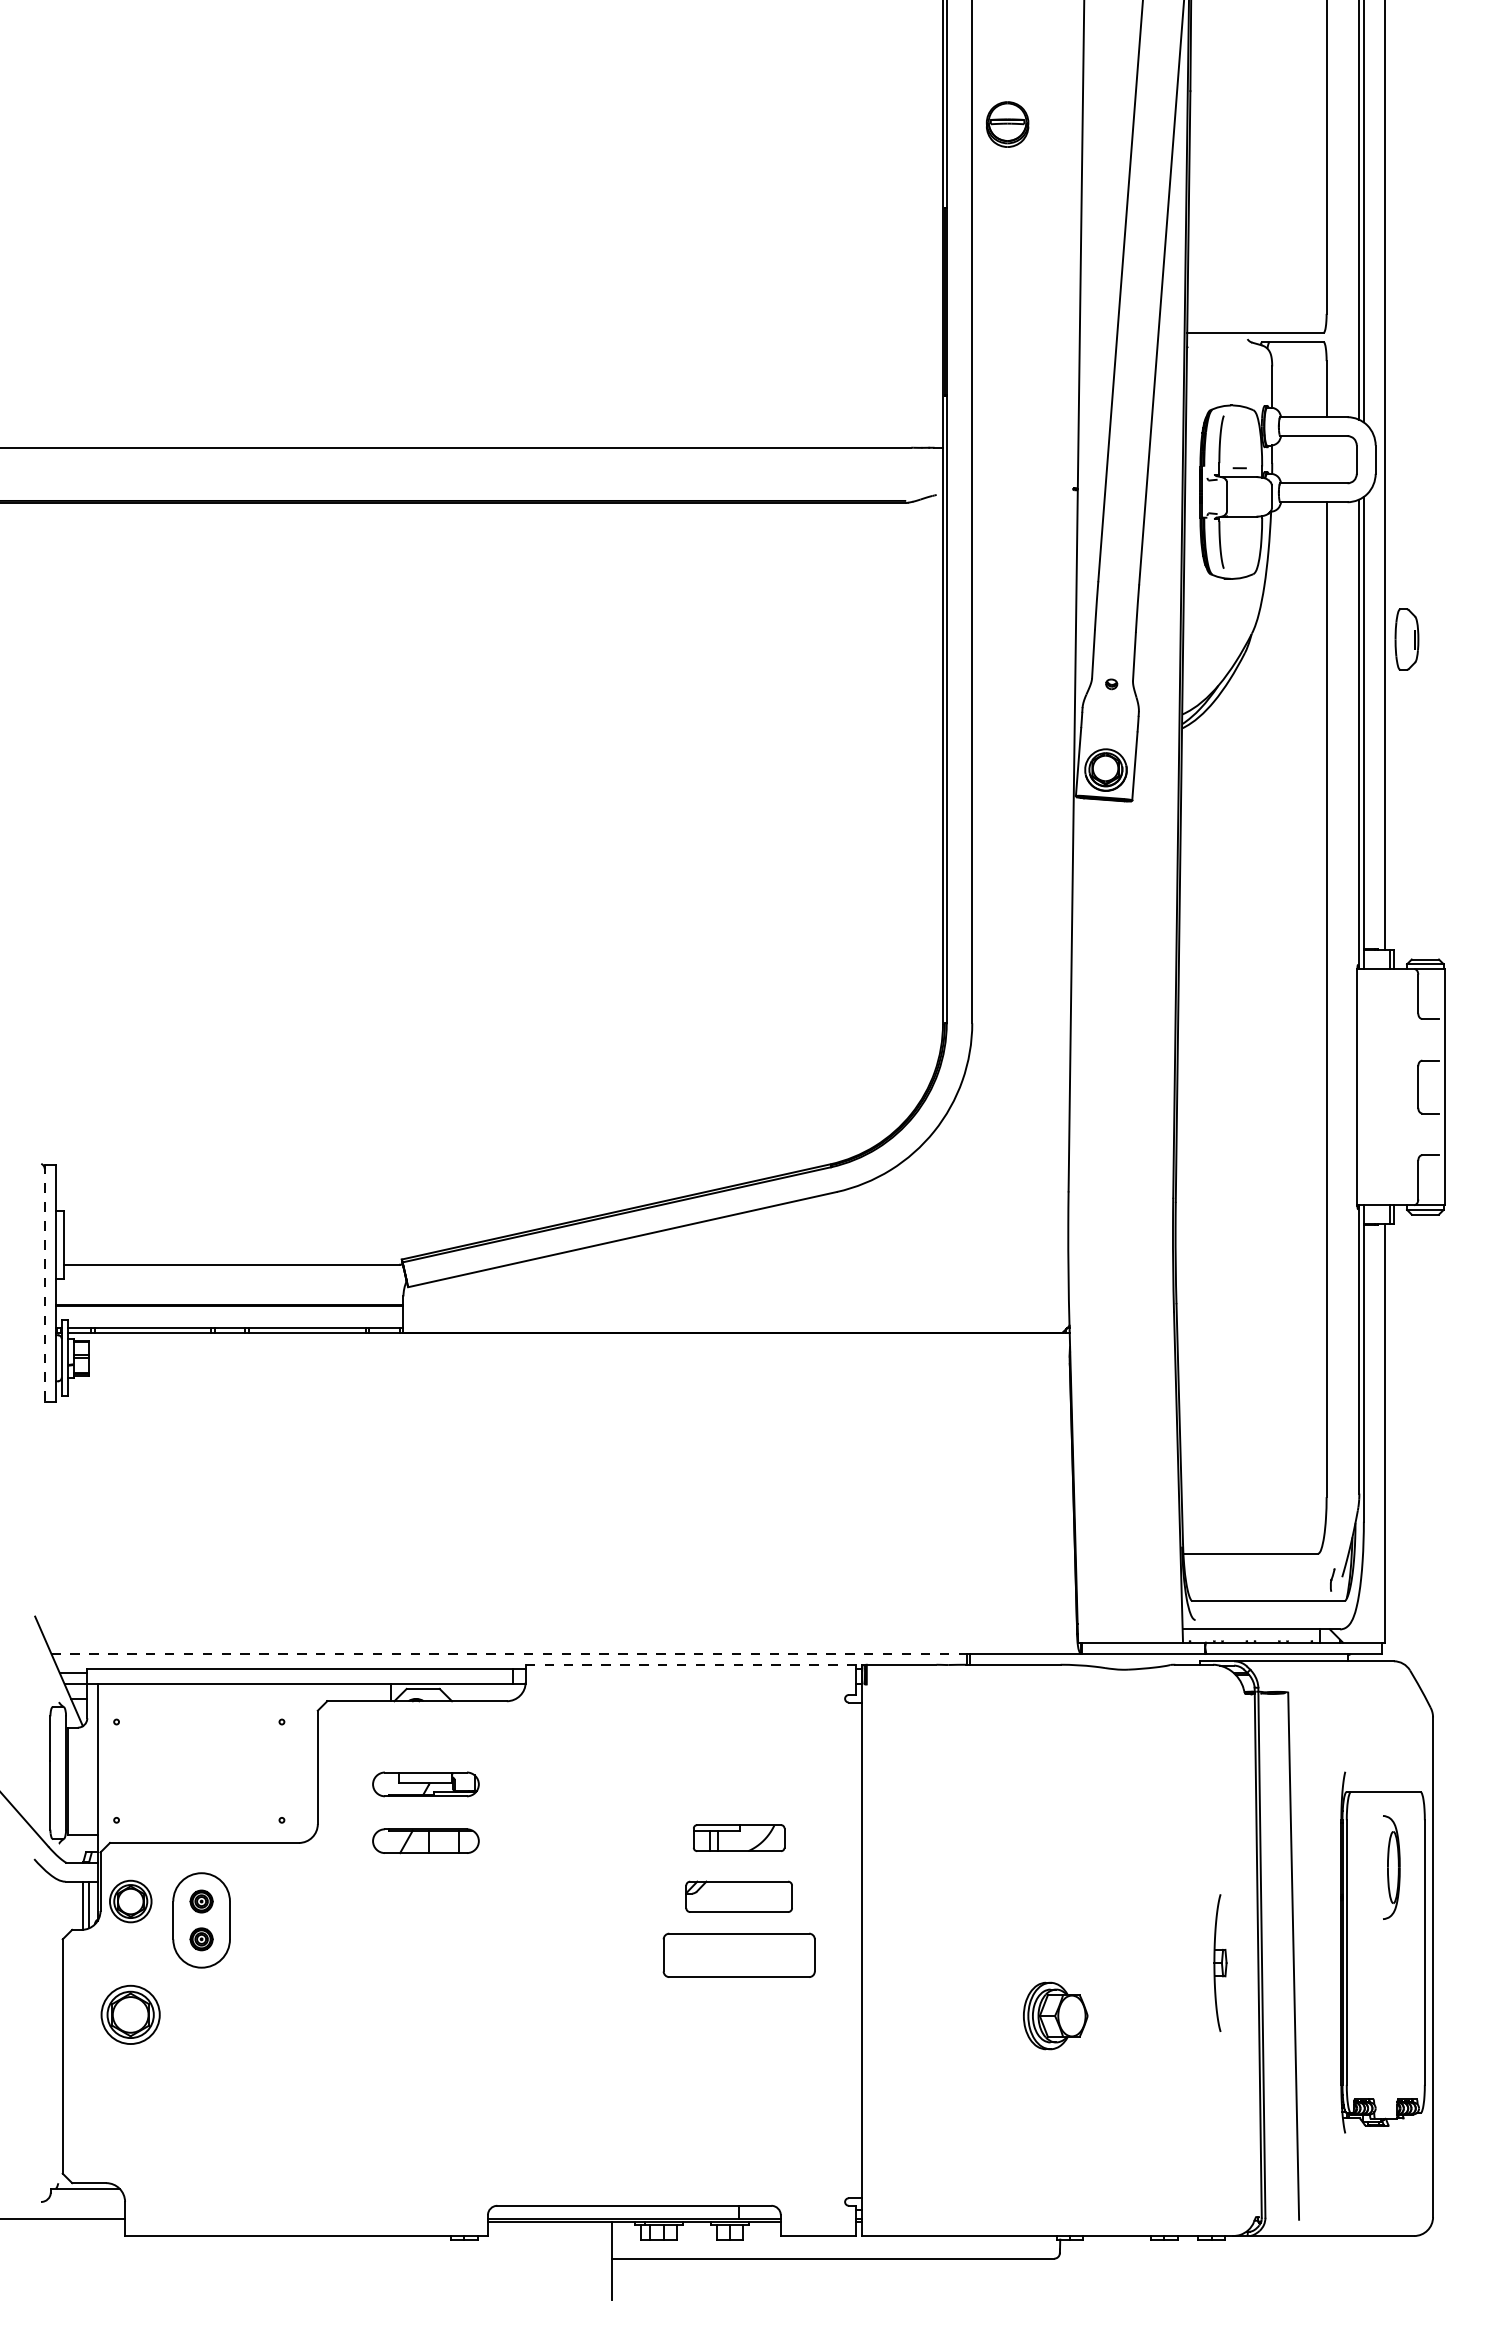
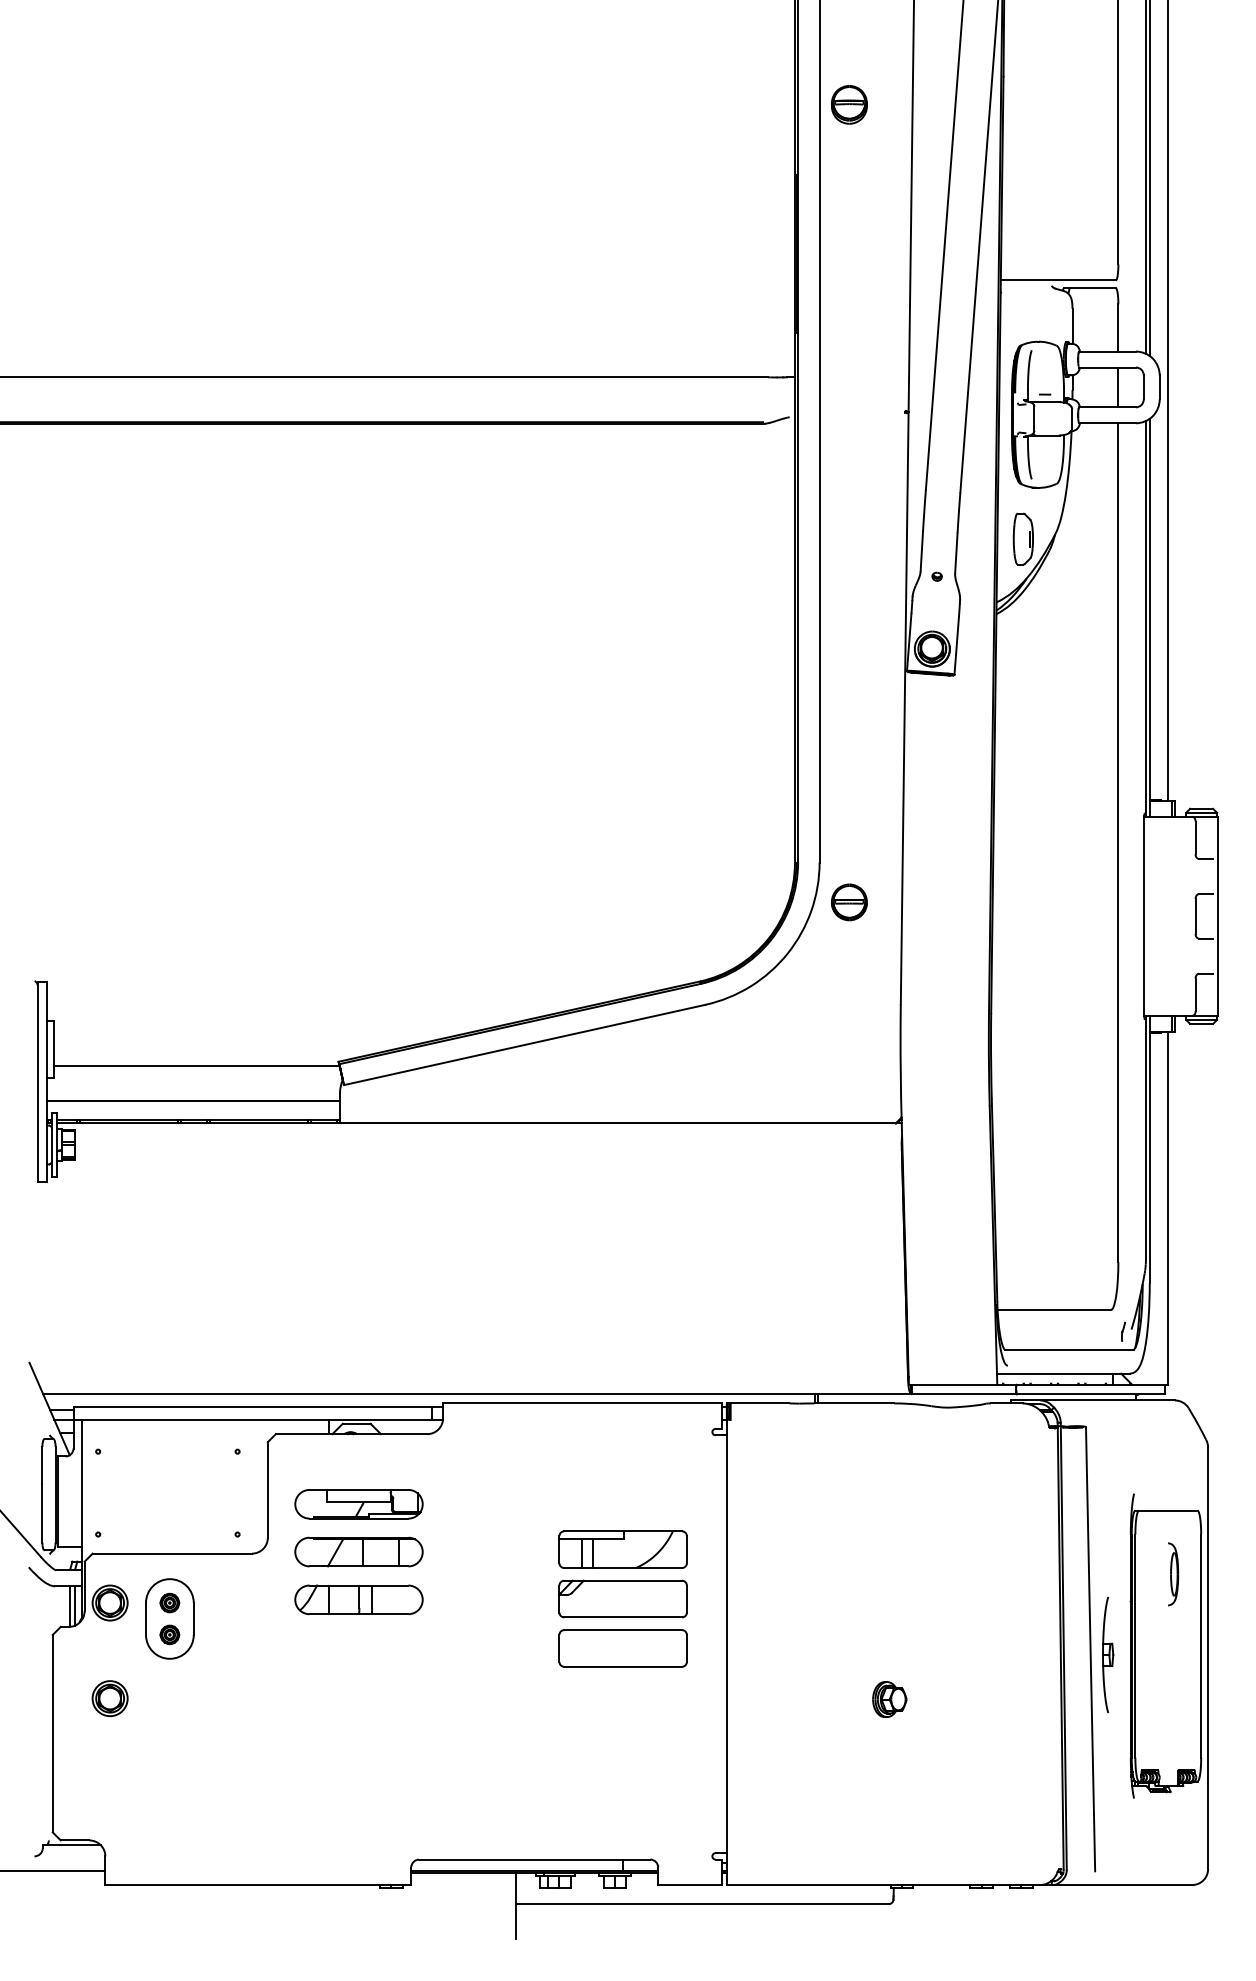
line: (1326, 459) -> (1118, 387), added
part: (1406, 639) -> (1022, 539), moved
part: (1007, 1070) -> (849, 902), added
line: (44, 1283) -> (37, 1081), dashed -> solid
line: (509, 1654) -> (429, 1394), dashed -> solid
line: (690, 1664) -> (582, 1403), dashed -> solid
part: (425, 1784) -> (358, 1504), size x1.43
part: (738, 1837) -> (622, 1549), size x1.67
part: (425, 1841) -> (358, 1552), size x1.43
part: (1391, 1867) -> (1173, 1574), size x0.71
part: (738, 1896) -> (622, 1598), size x1.43
part: (425, 1897) -> (358, 1599), added
part: (1220, 1962) -> (1108, 1654), moved
part: (130, 2014) -> (109, 1698), size x0.71
part: (1055, 2015) -> (889, 1699), size x0.62

